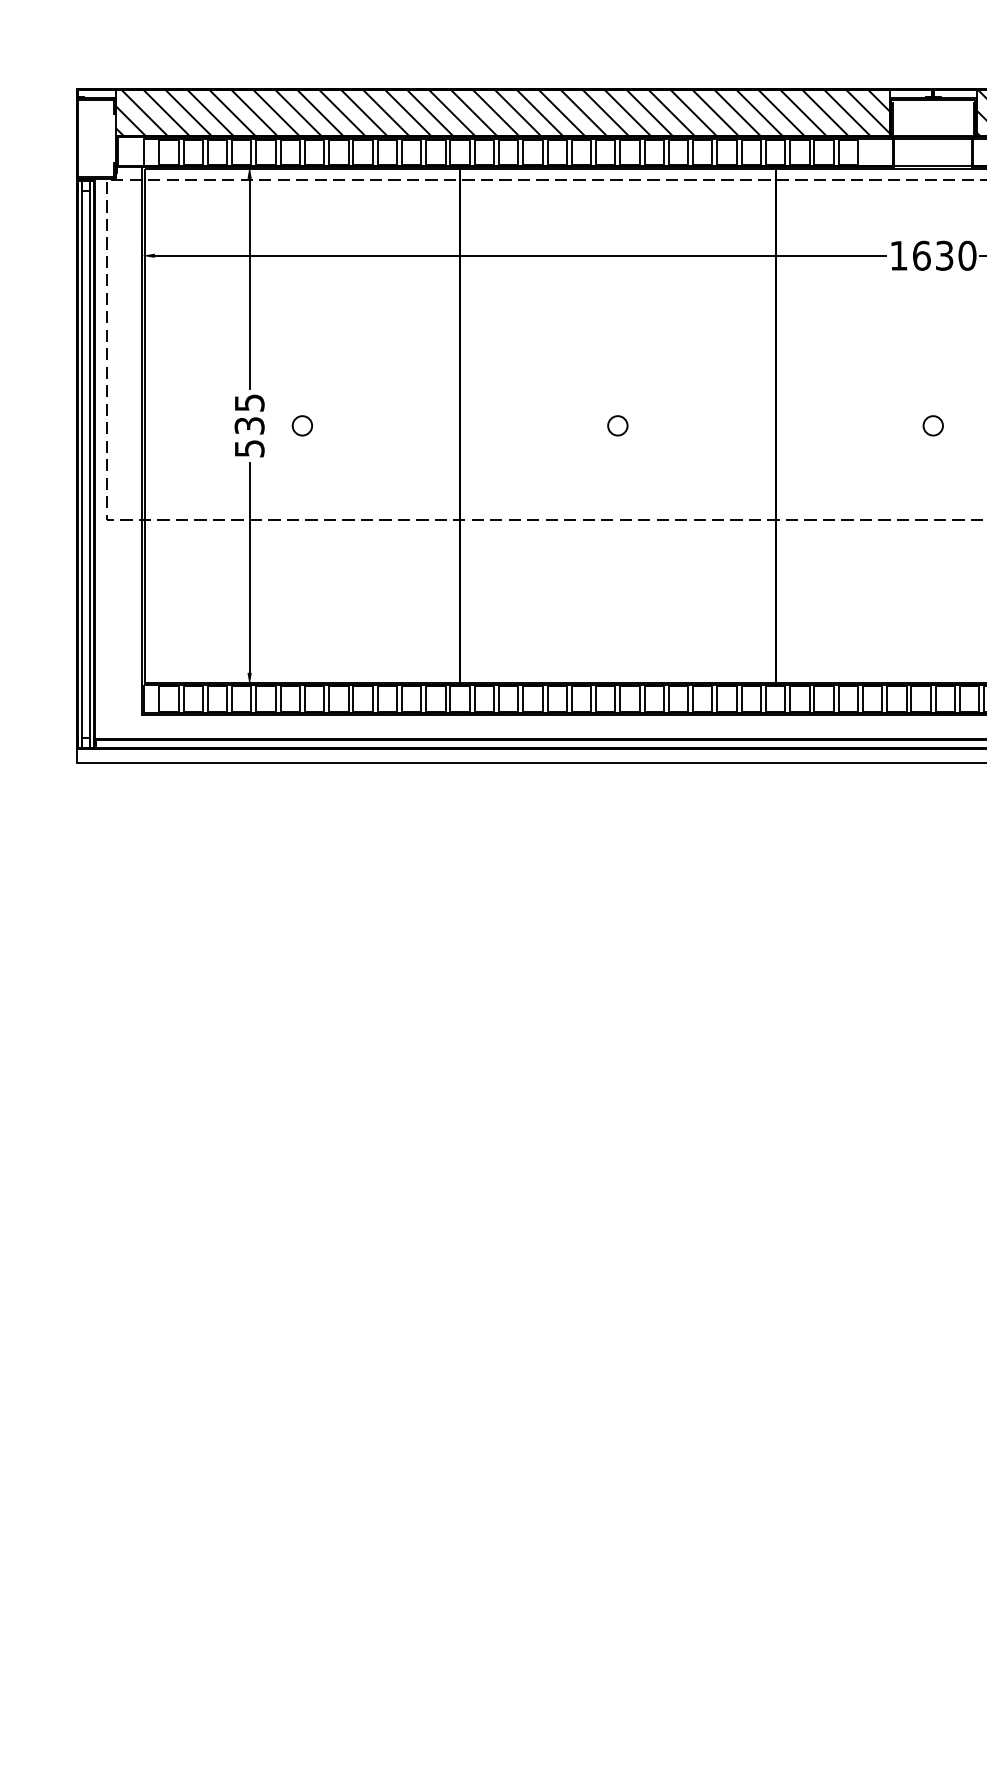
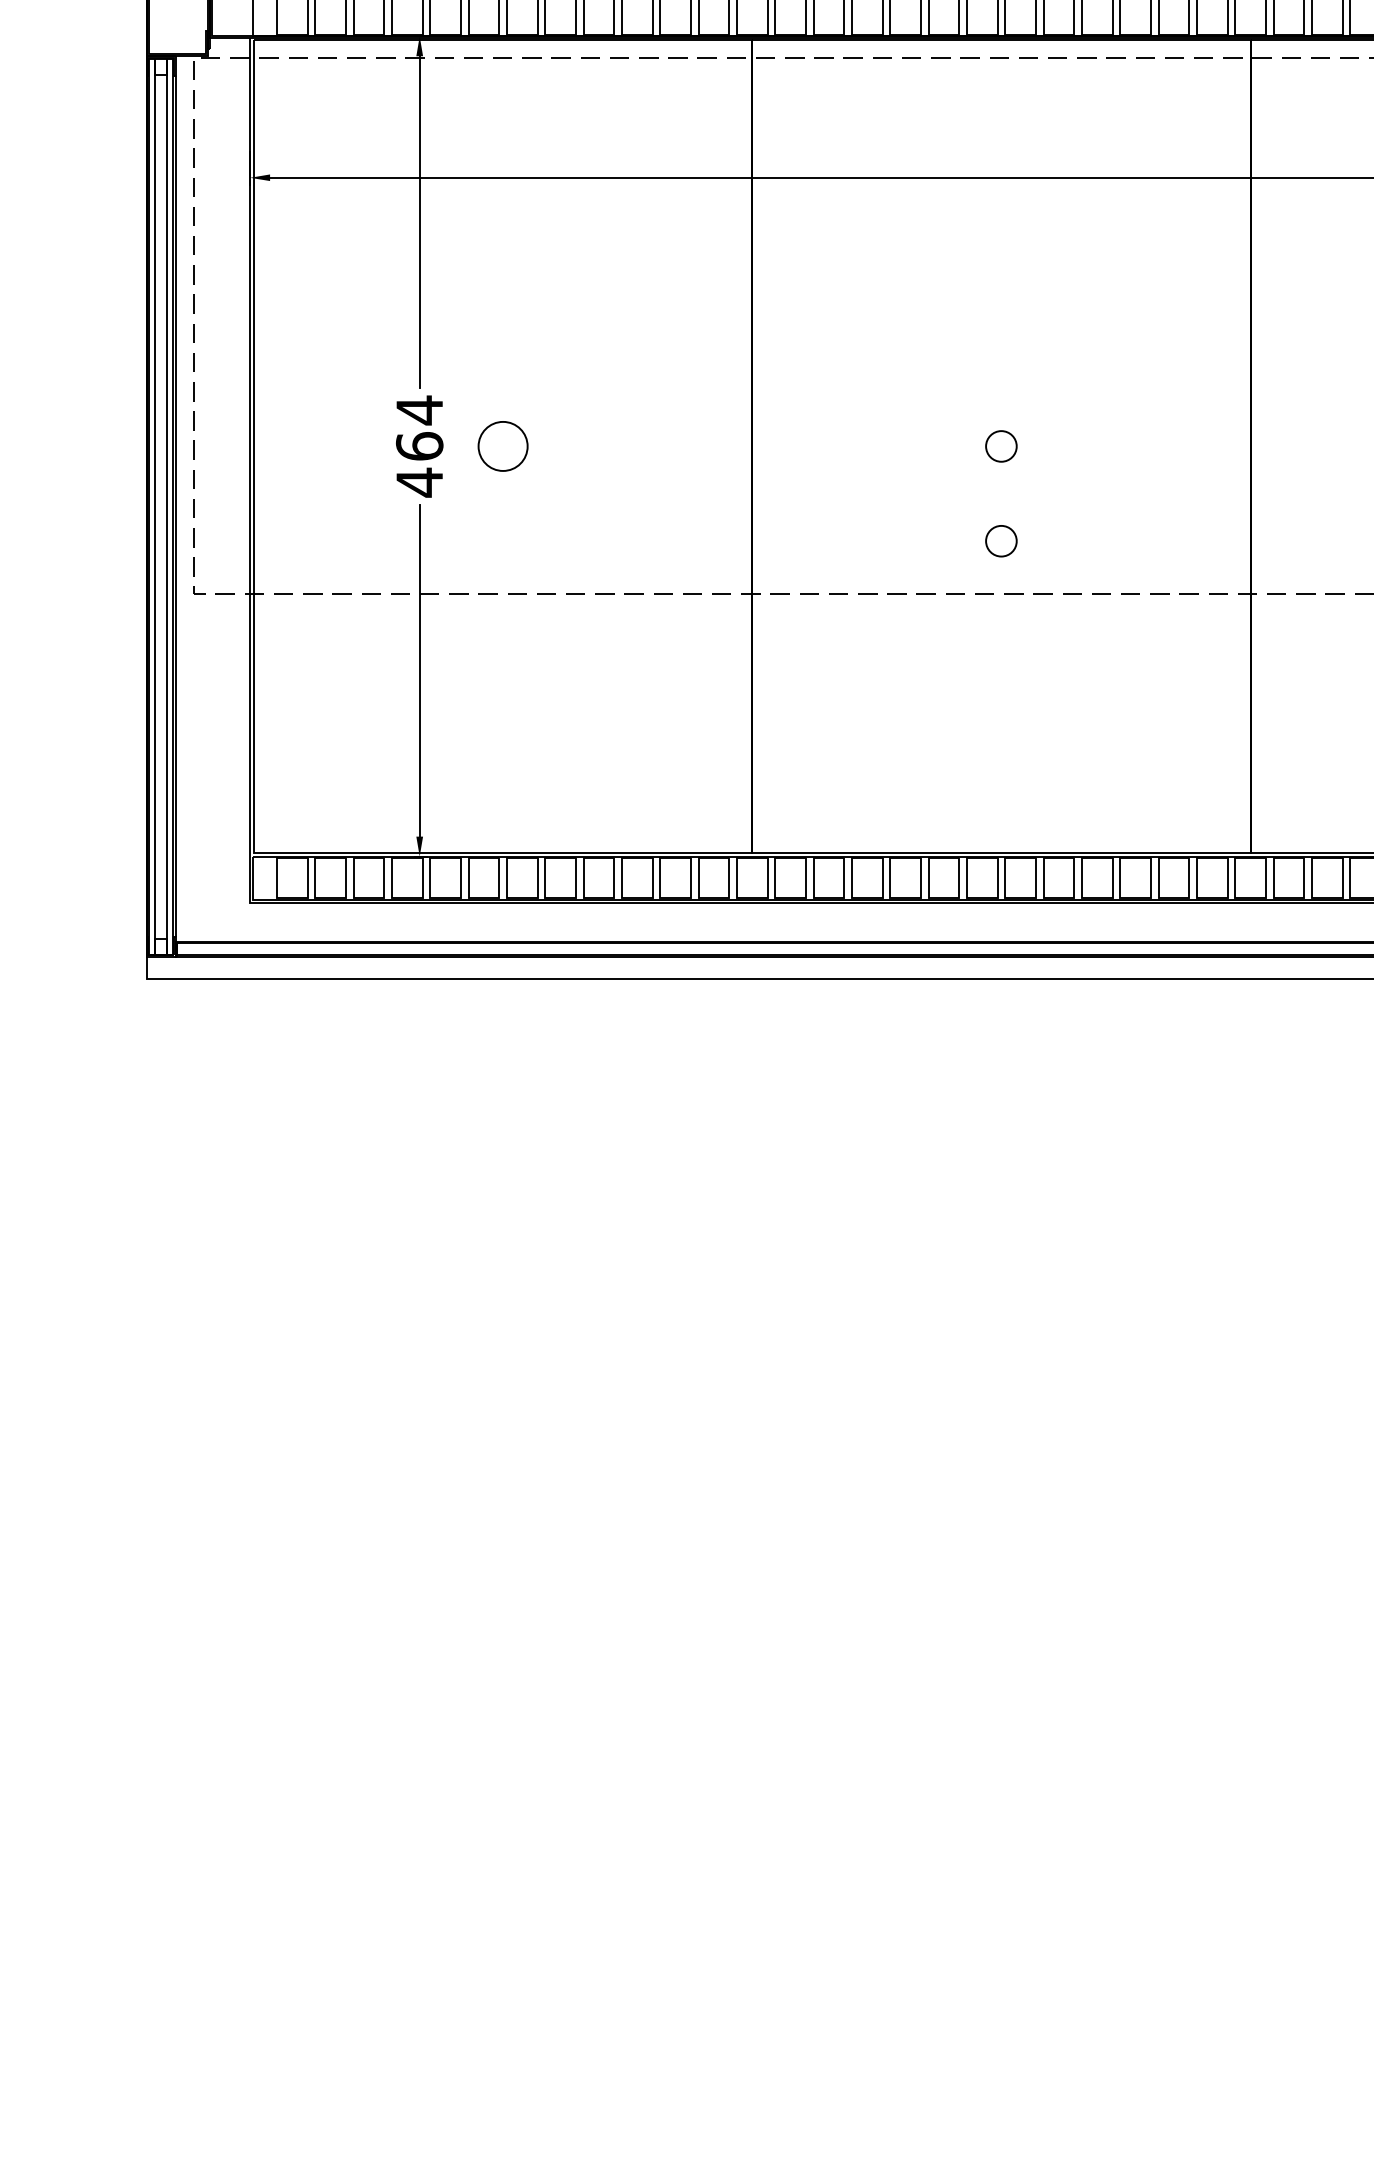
text: (249, 425) -> (419, 445), 535 -> 464
circle: (302, 425) -> (503, 445), size x1.6
circle: (617, 485) -> (1000, 540), added

